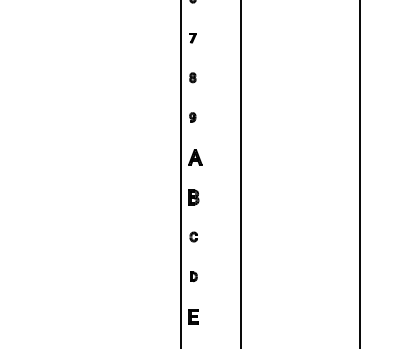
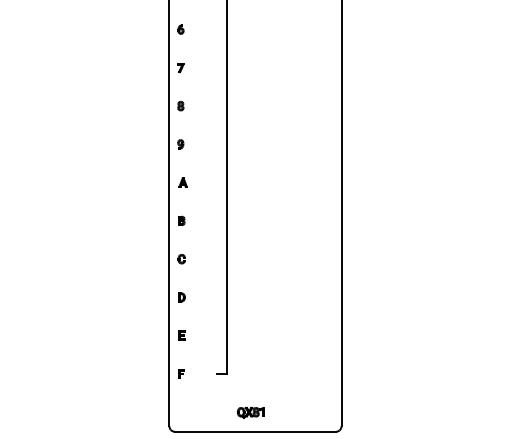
part: (194, 157) -> (182, 182), size x0.62
part: (193, 196) -> (181, 220), size x0.62
part: (193, 316) -> (181, 335), size x0.62

